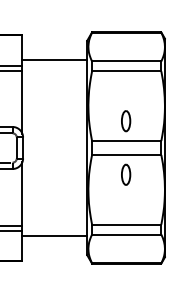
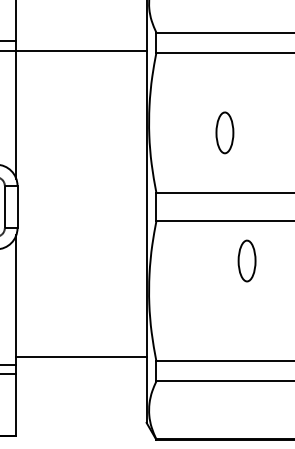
line: (54, 59) -> (80, 50), moved
part: (126, 121) -> (225, 133), moved
part: (126, 174) -> (247, 260), moved
line: (54, 236) -> (80, 357), moved

